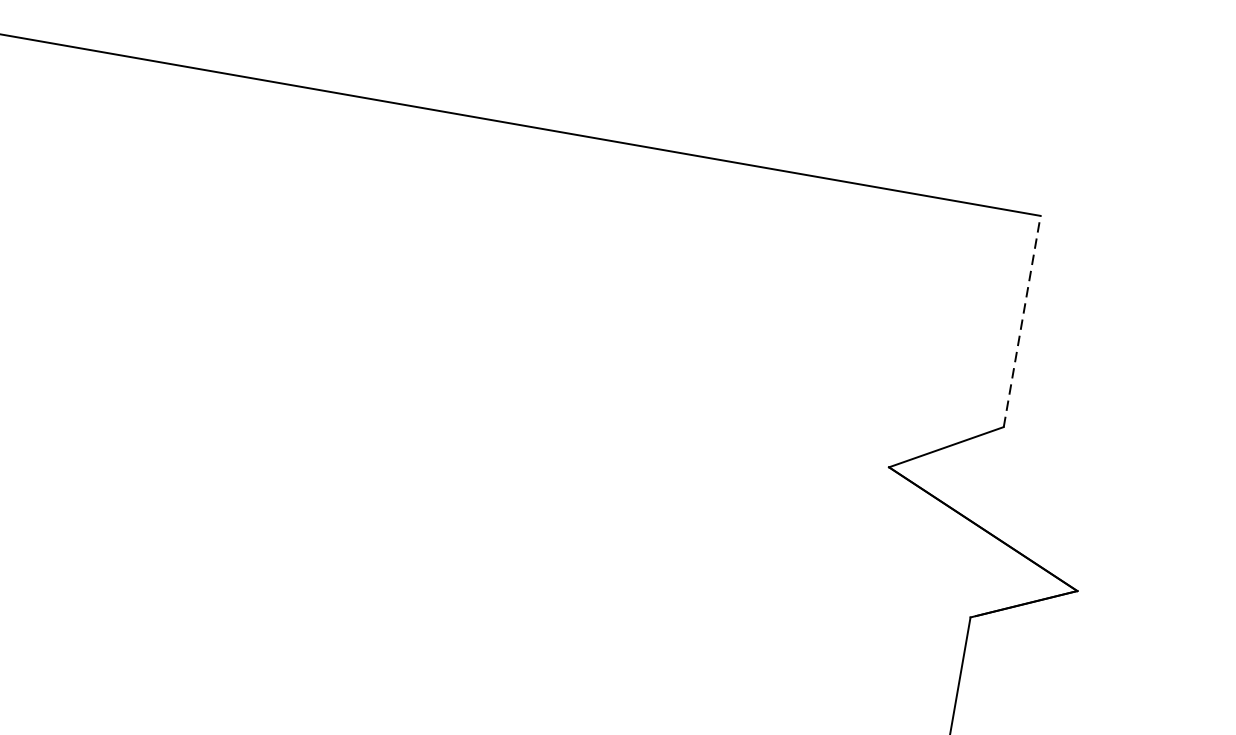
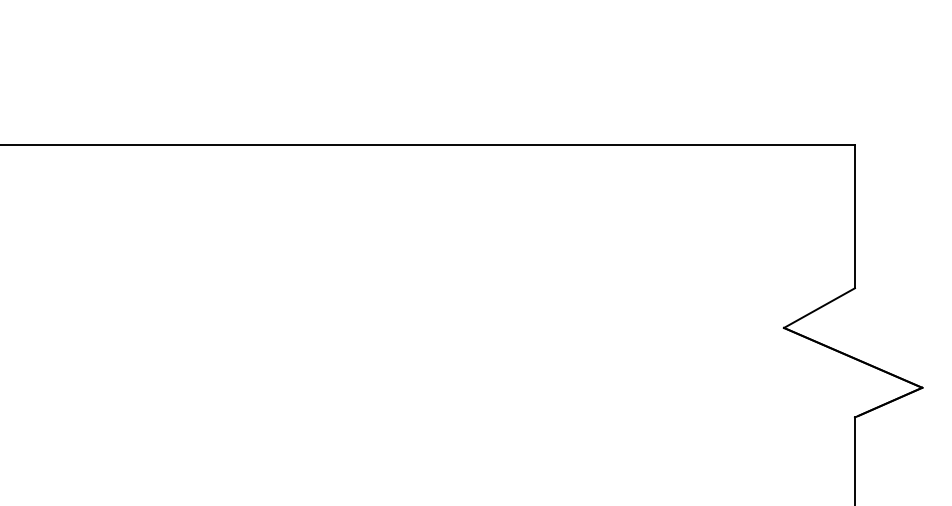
line: (1021, 321) -> (854, 216), dashed -> solid

